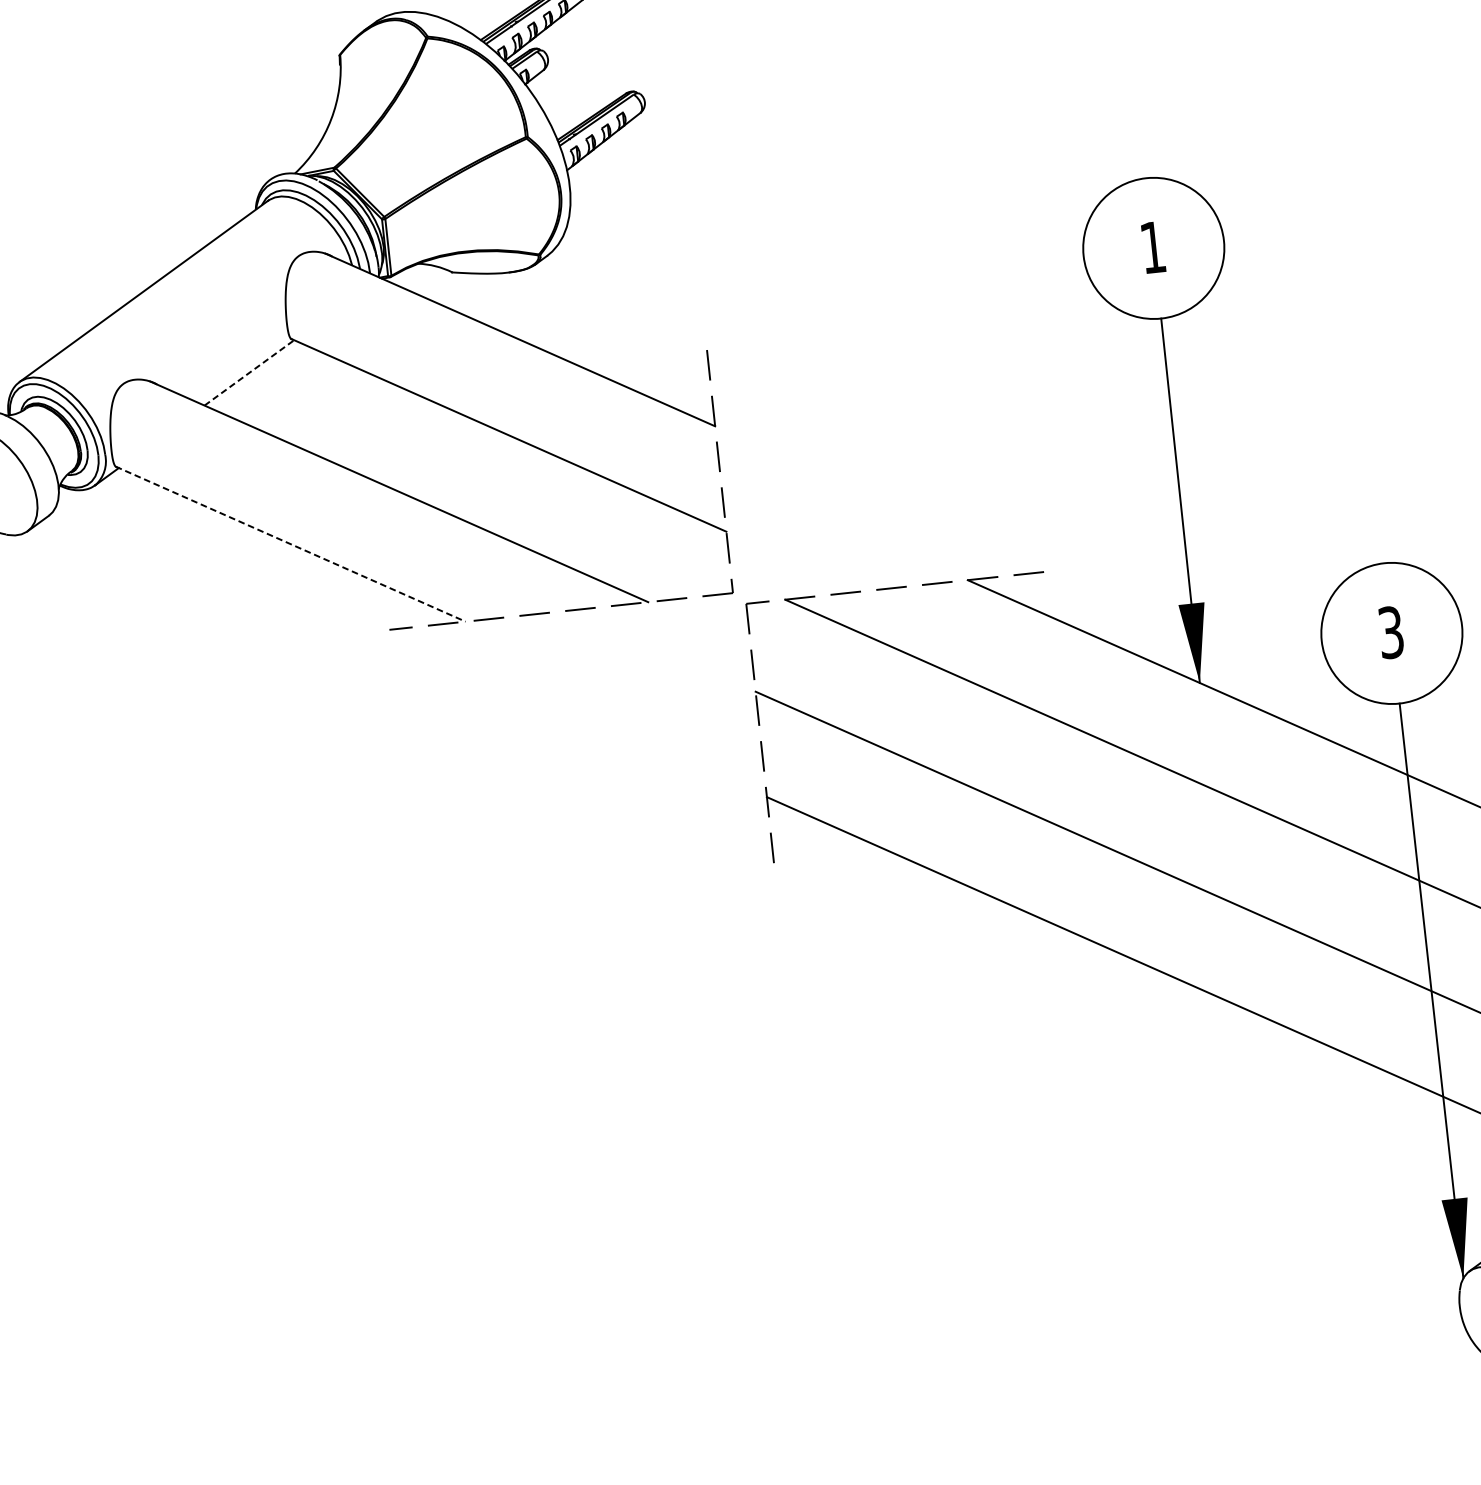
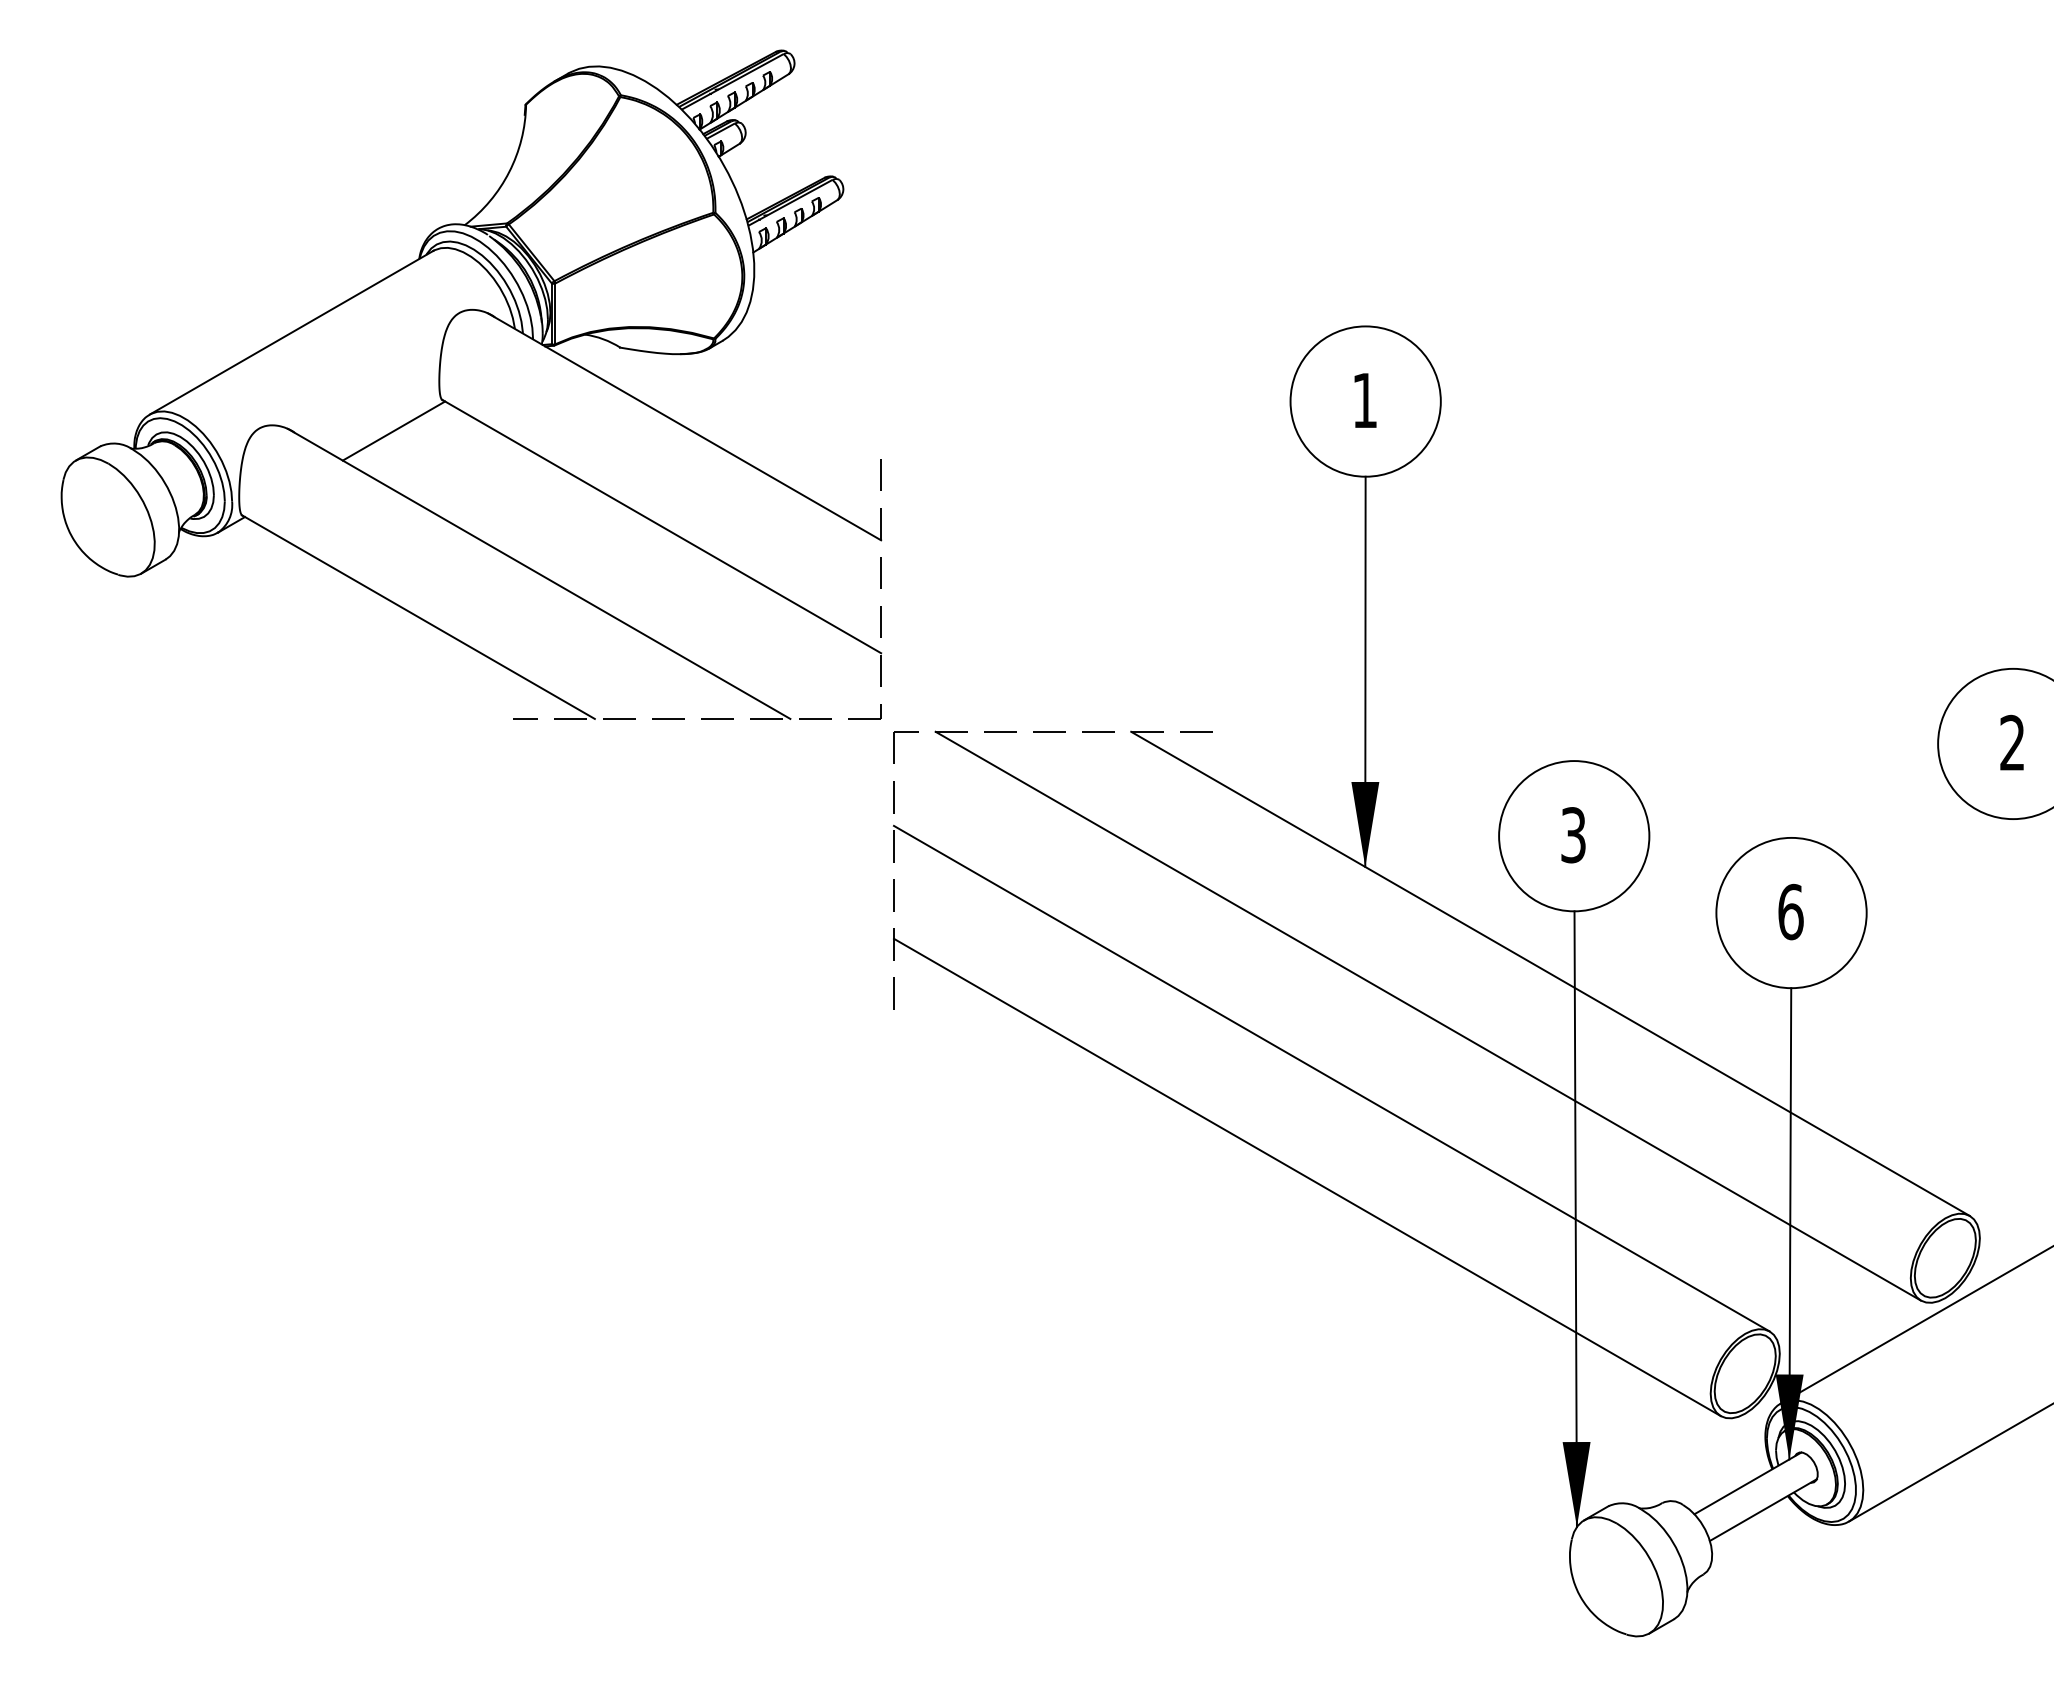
line: (249, 372) -> (394, 430), dashed -> solid
line: (290, 544) -> (418, 617), dashed -> solid

